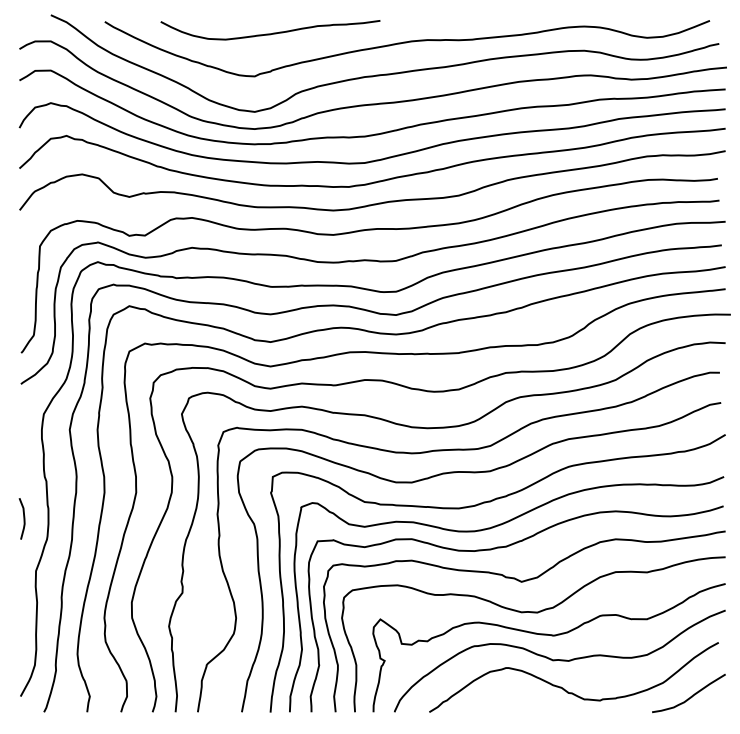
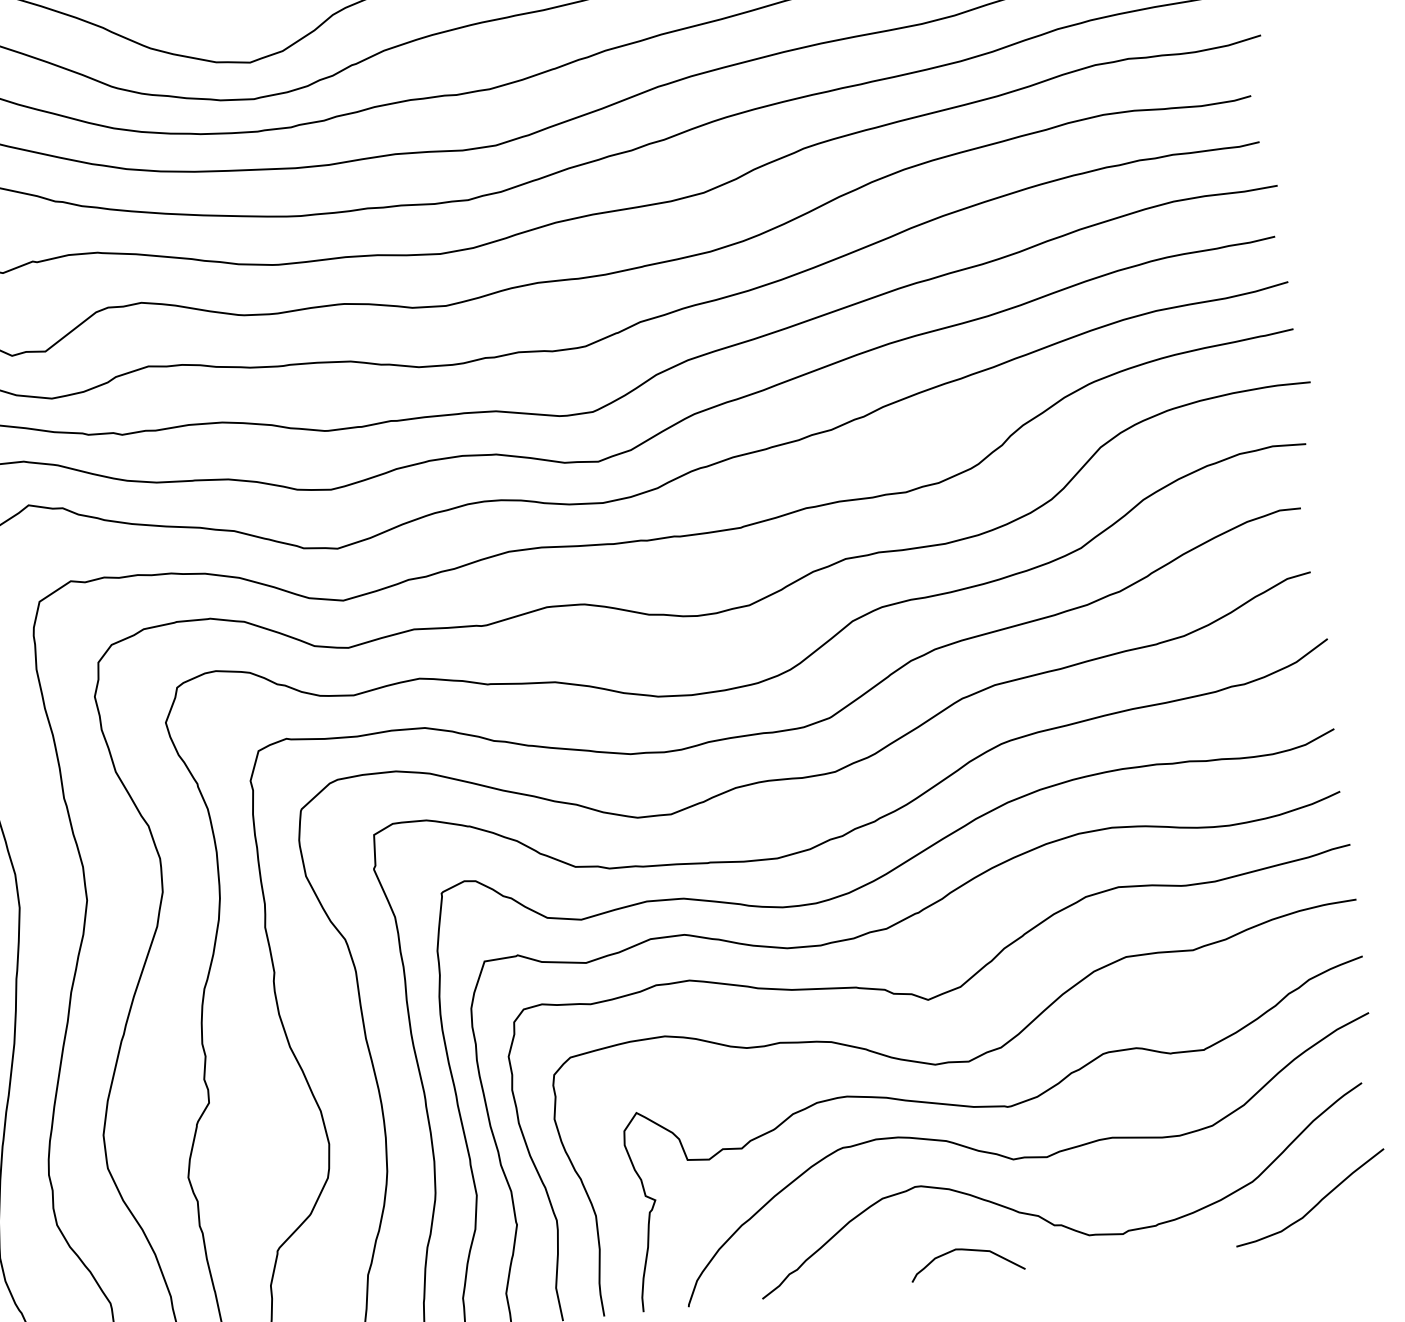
curve: (528, 701) -> (970, 1252), added

